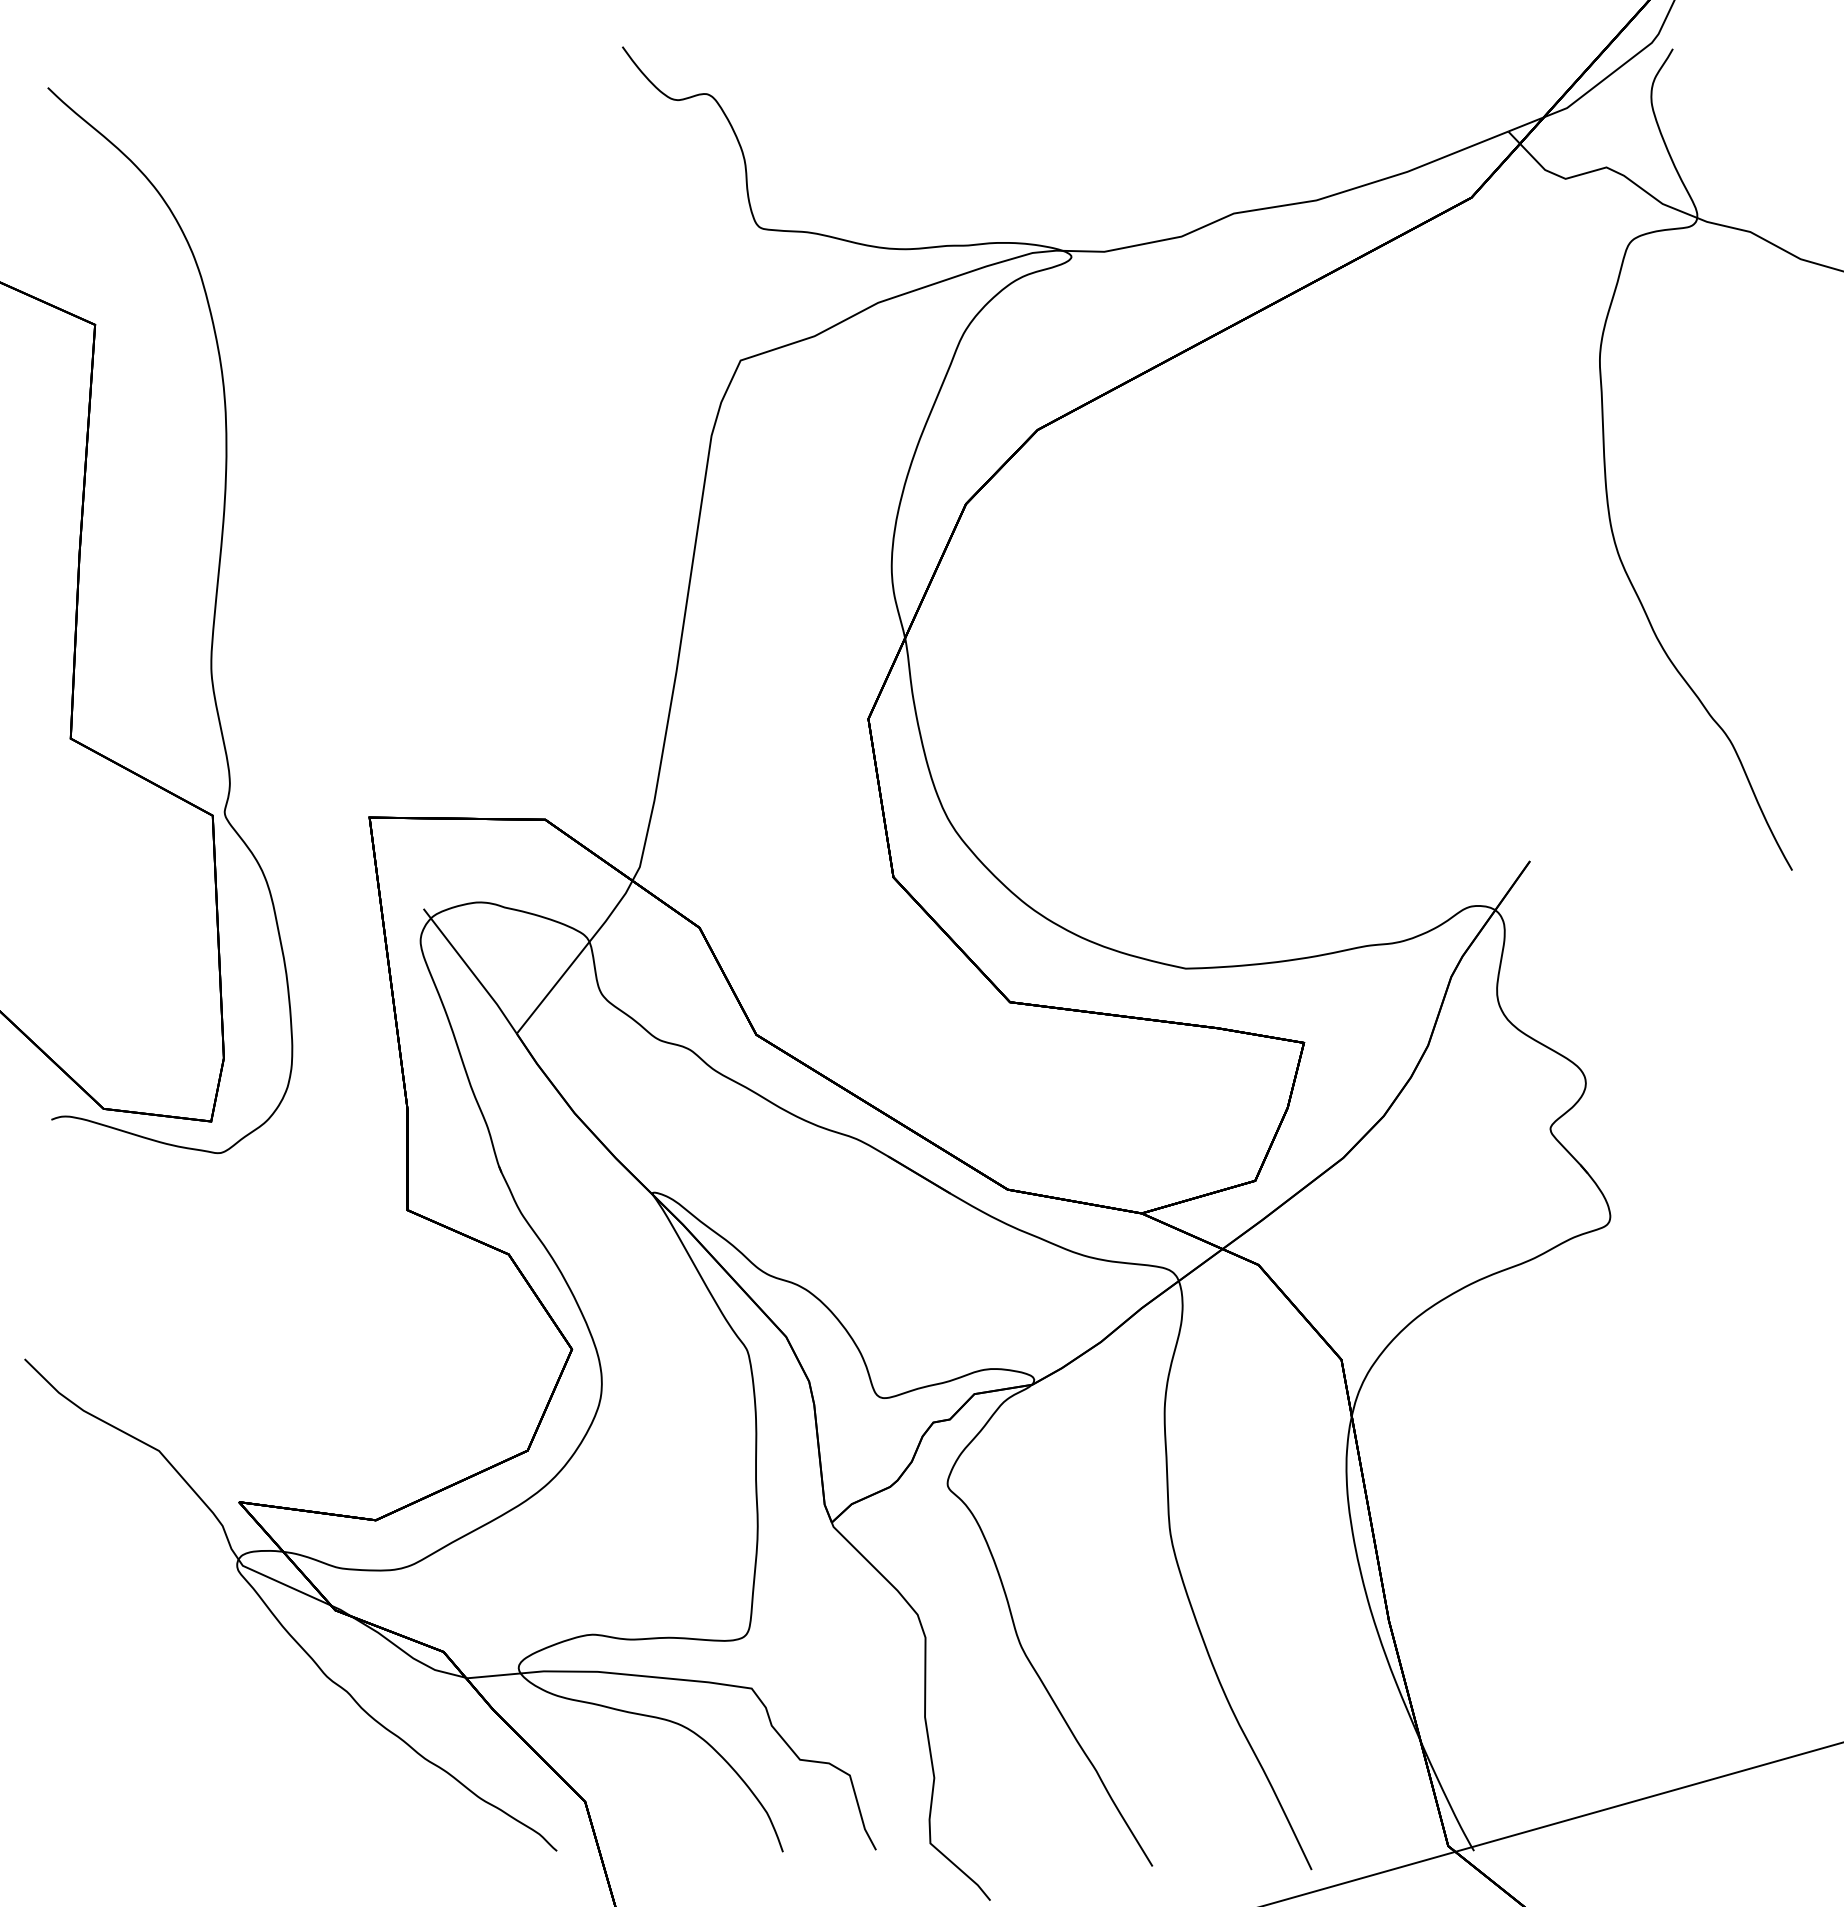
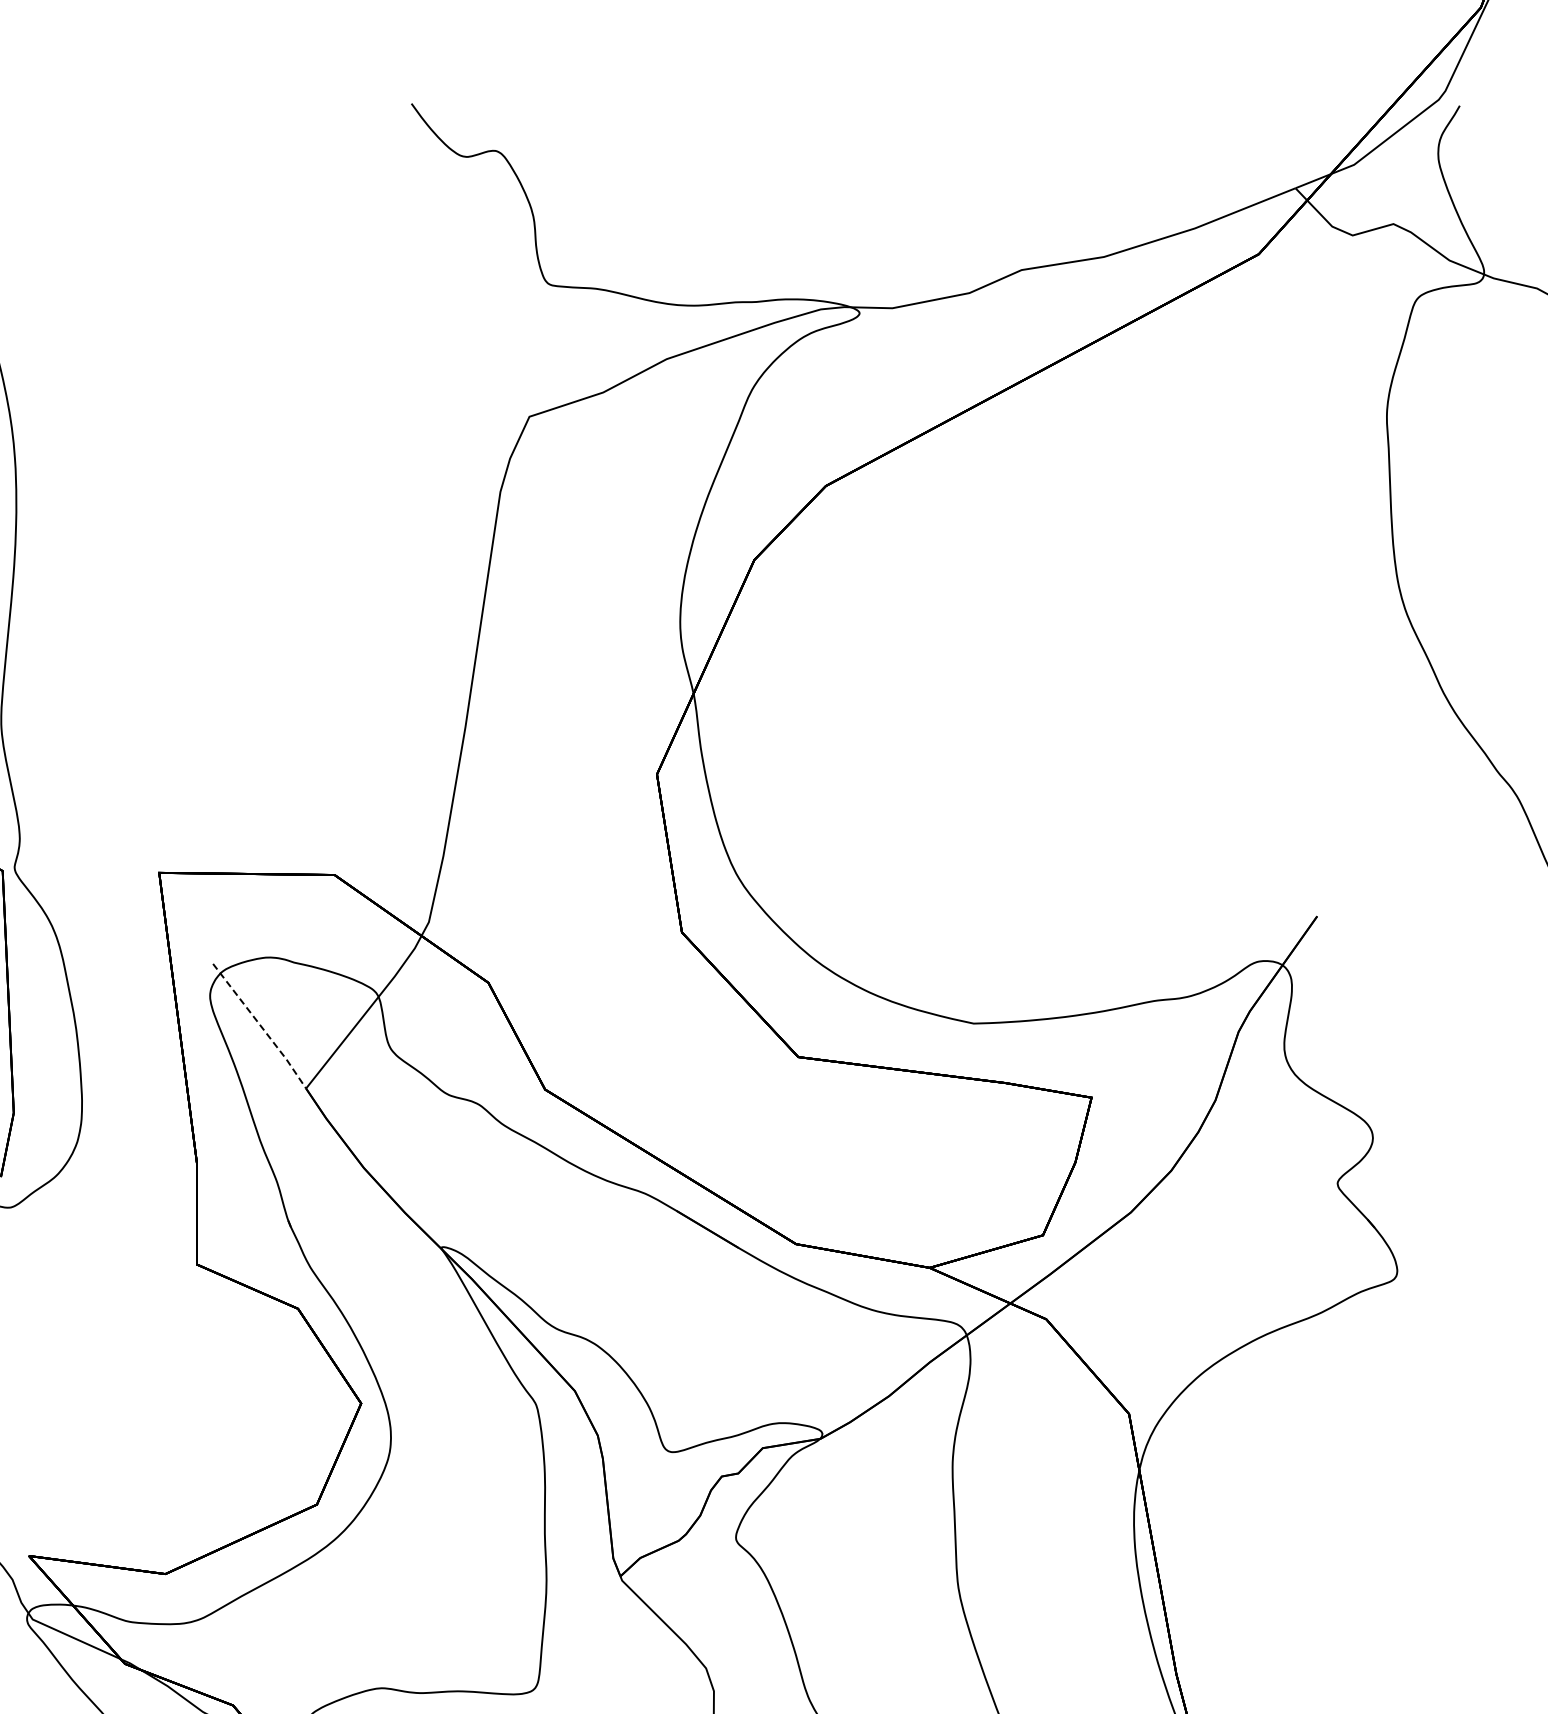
line: (471, 971) -> (260, 1026), solid -> dashed

